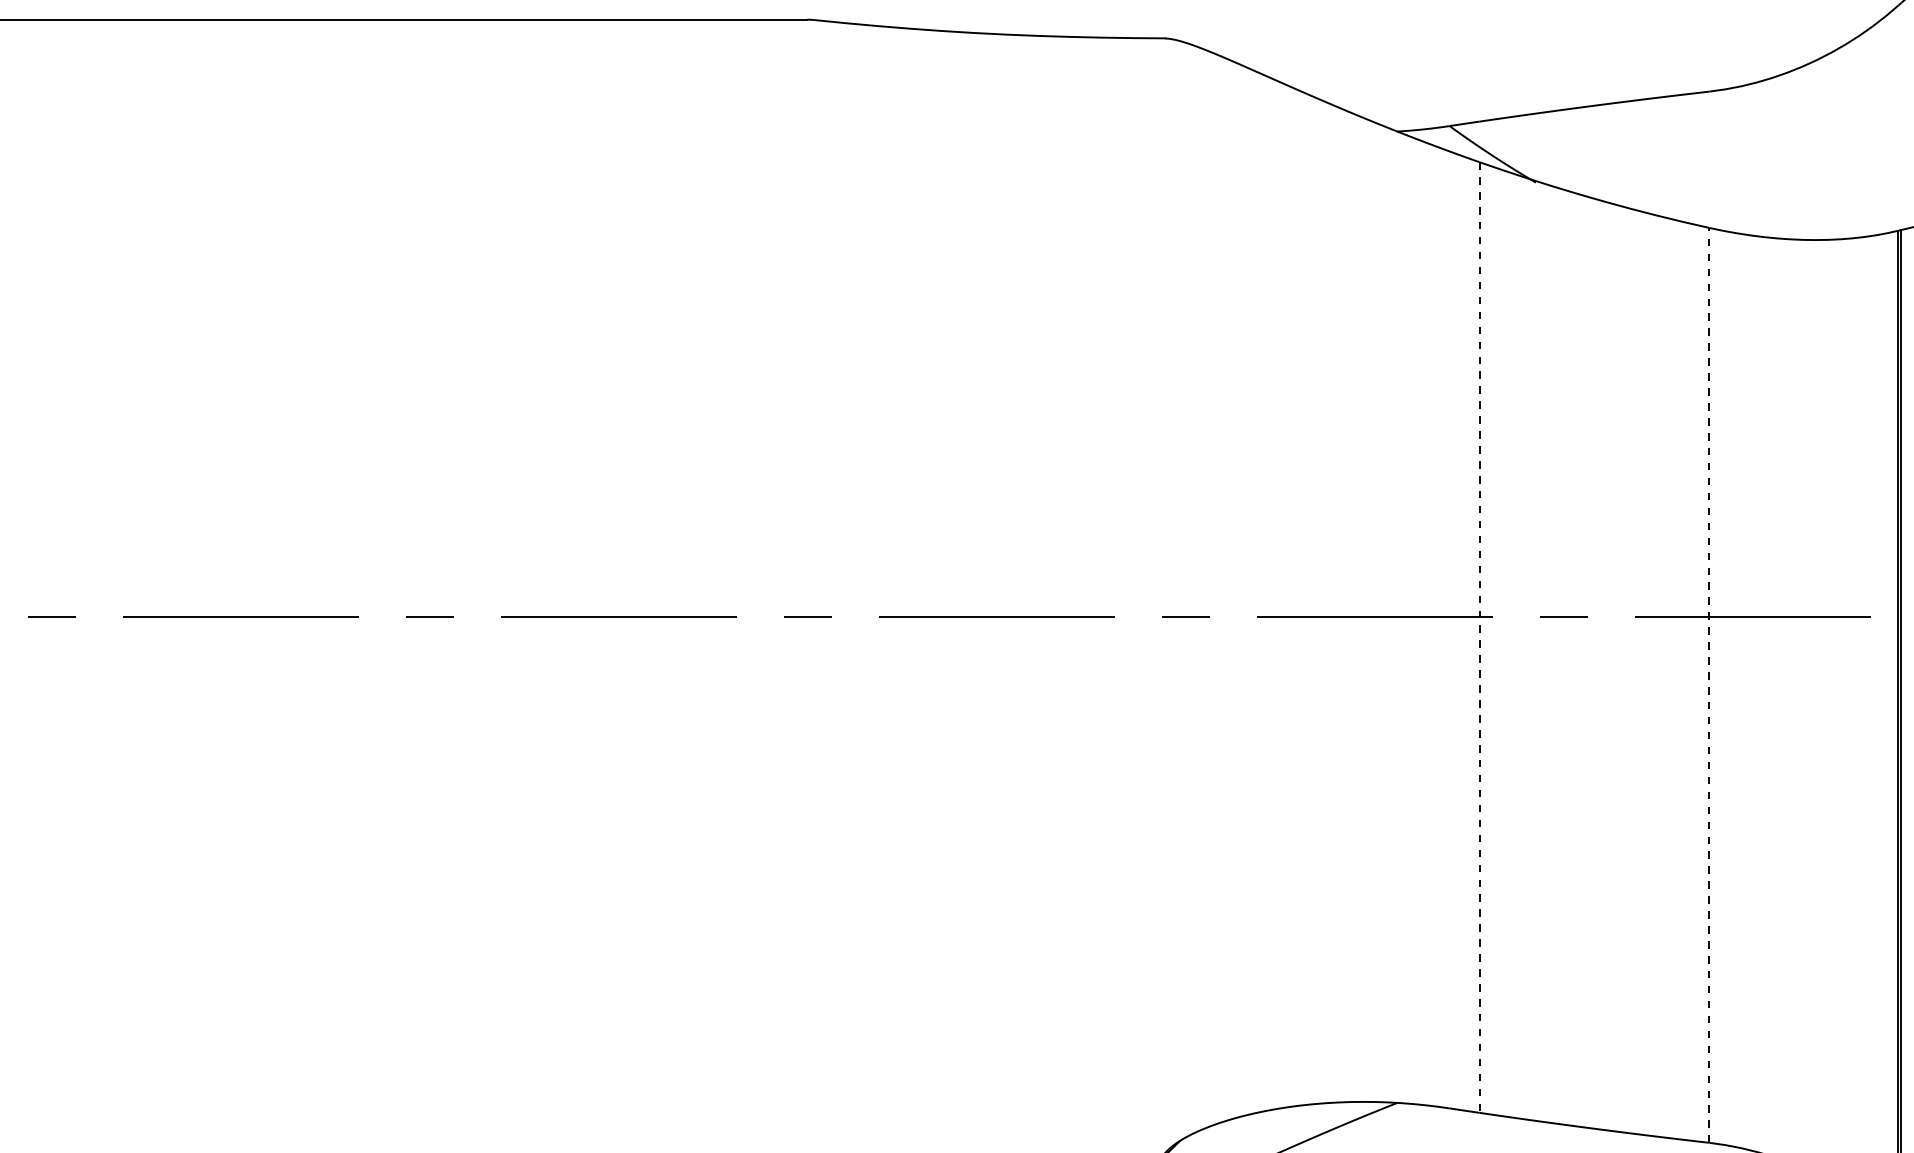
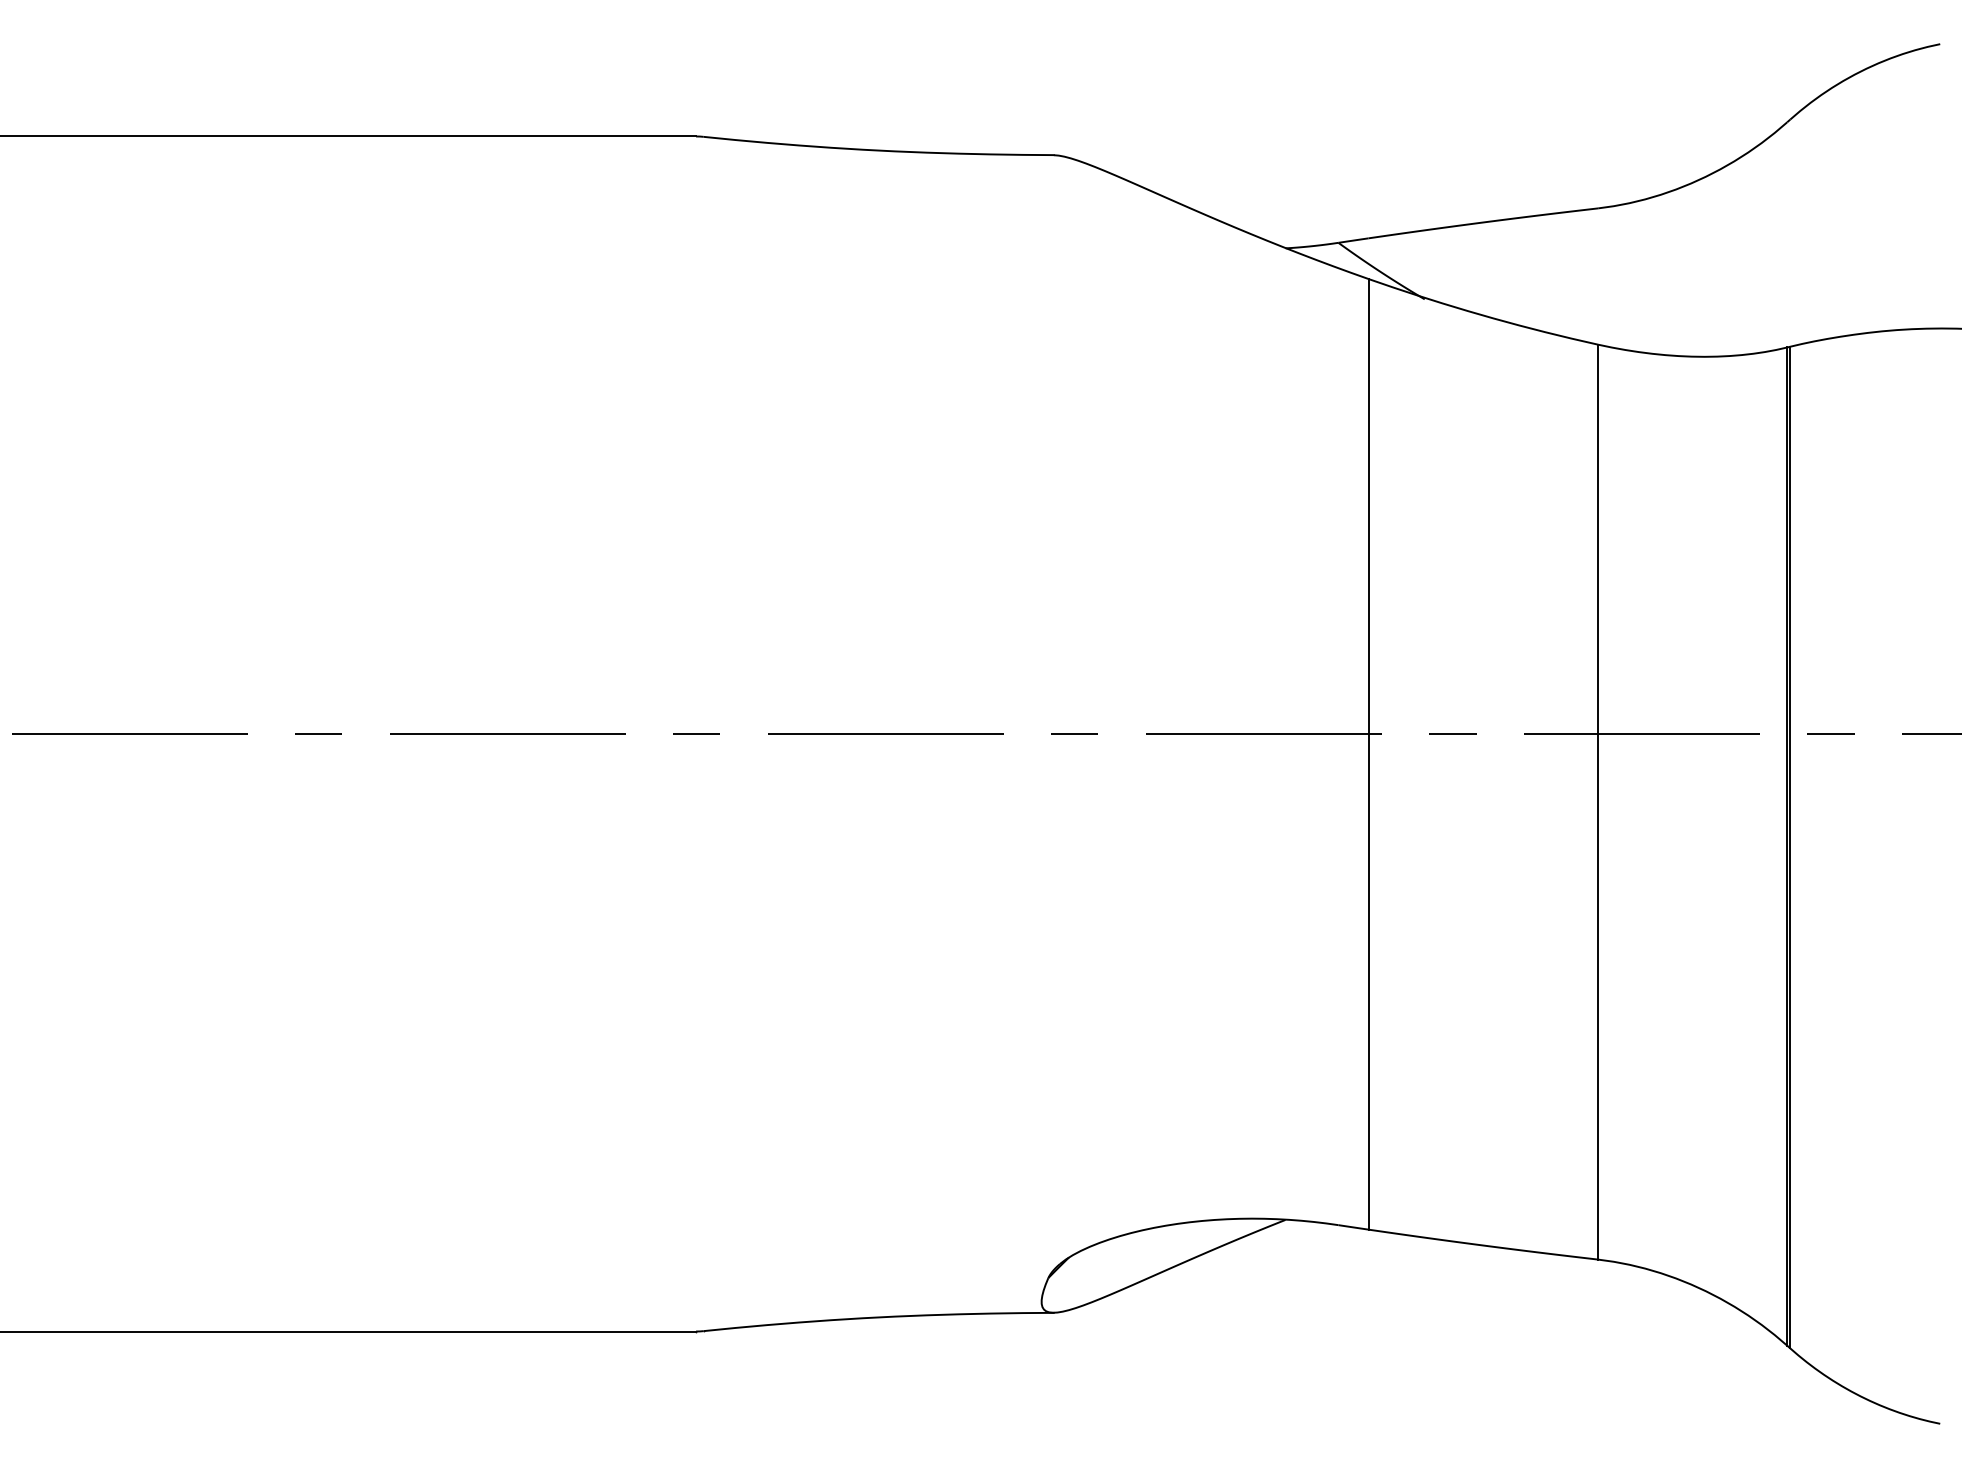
line: (1479, 637) -> (1368, 754), dashed -> solid
line: (1709, 684) -> (1598, 801), dashed -> solid

